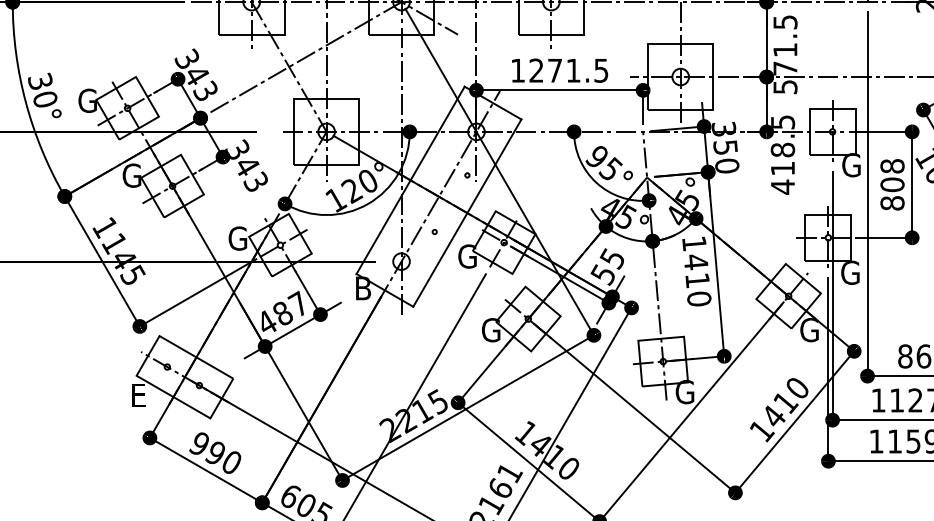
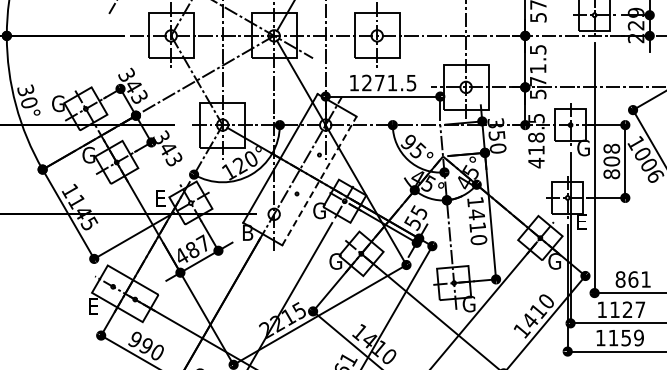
line: (467, 212) -> (319, 180), solid -> dashed
text: (237, 238) -> (161, 198), G -> E
text: (849, 272) -> (582, 221), G -> E

